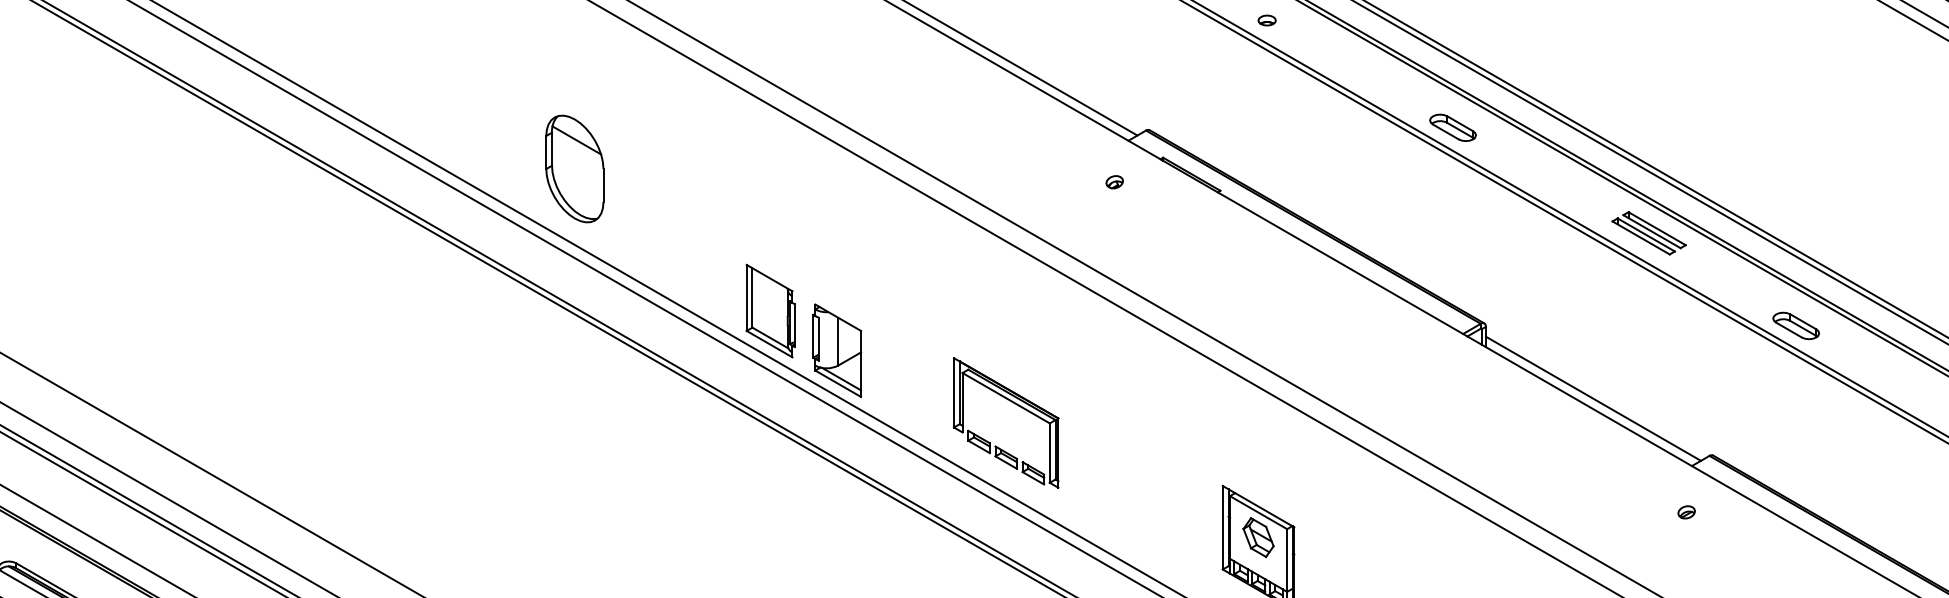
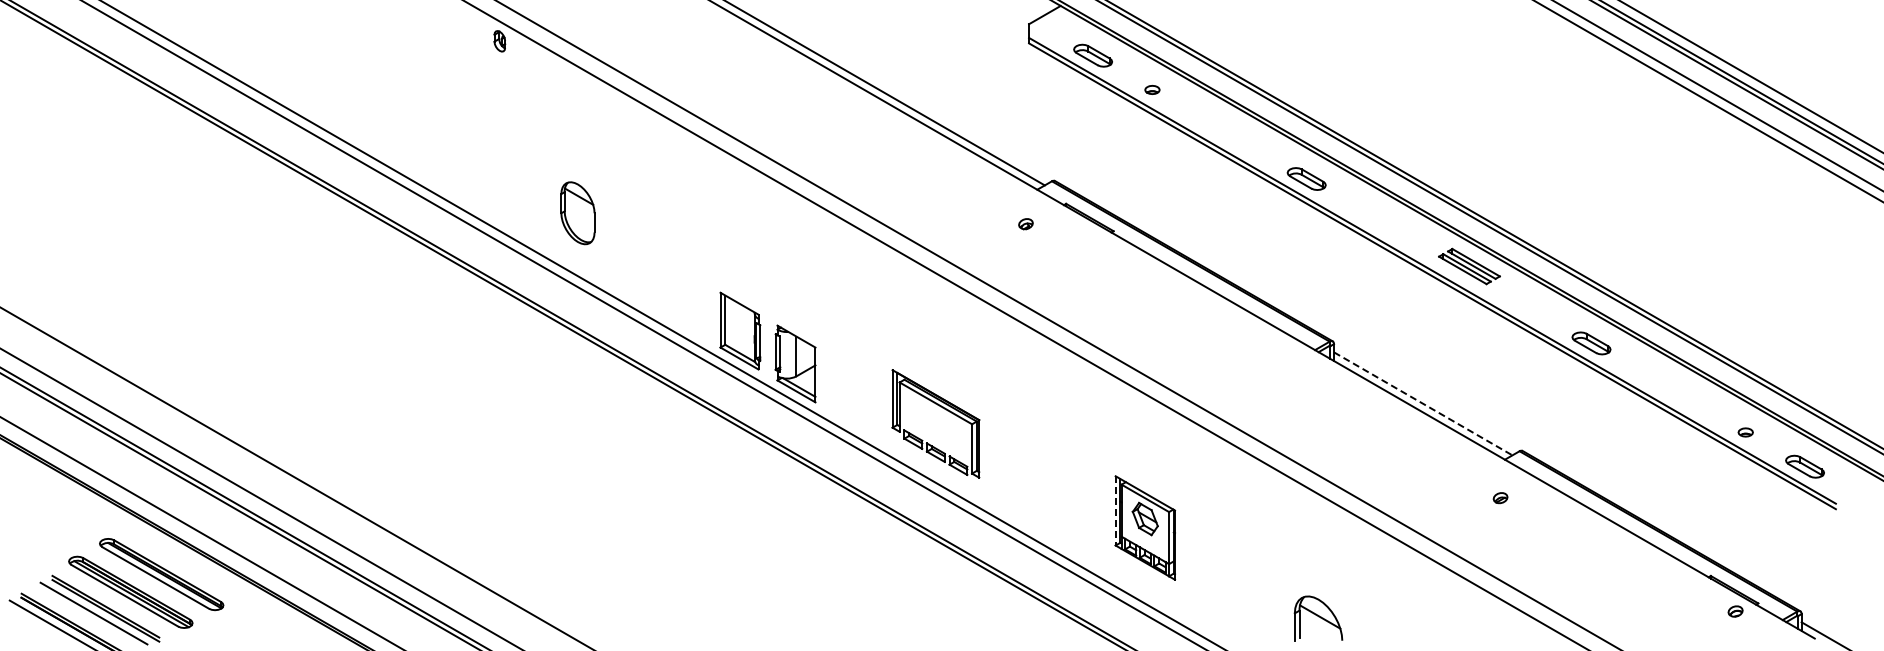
part: (574, 169) -> (577, 213), size x0.7
line: (1593, 399) -> (1423, 404), solid -> dashed
line: (1222, 527) -> (1115, 510), solid -> dashed

